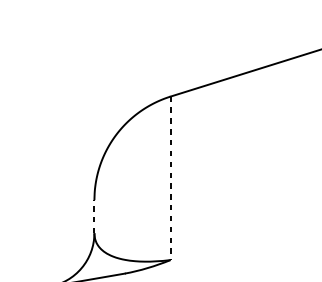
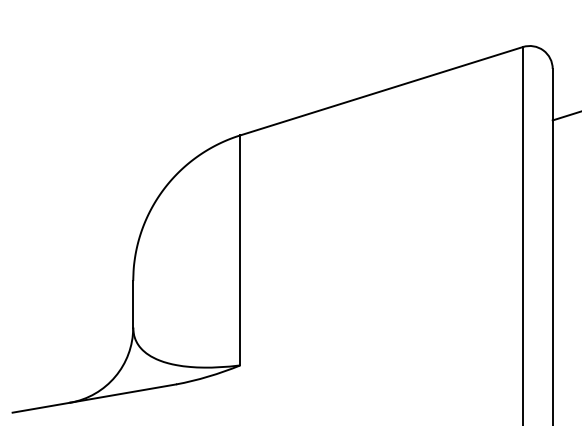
line: (170, 178) -> (240, 250), dashed -> solid
line: (94, 216) -> (133, 303), dashed -> solid

